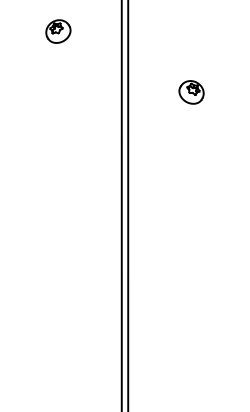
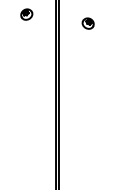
part: (190, 92) -> (87, 23), moved

